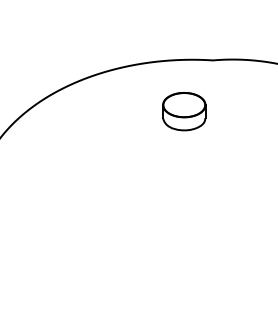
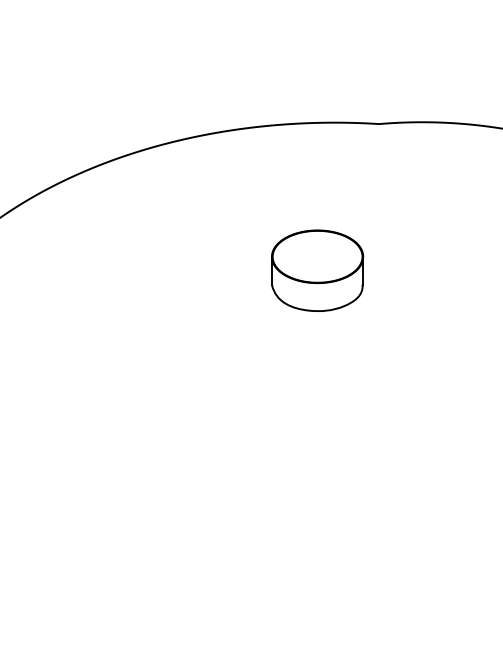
part: (184, 111) -> (318, 270), moved

